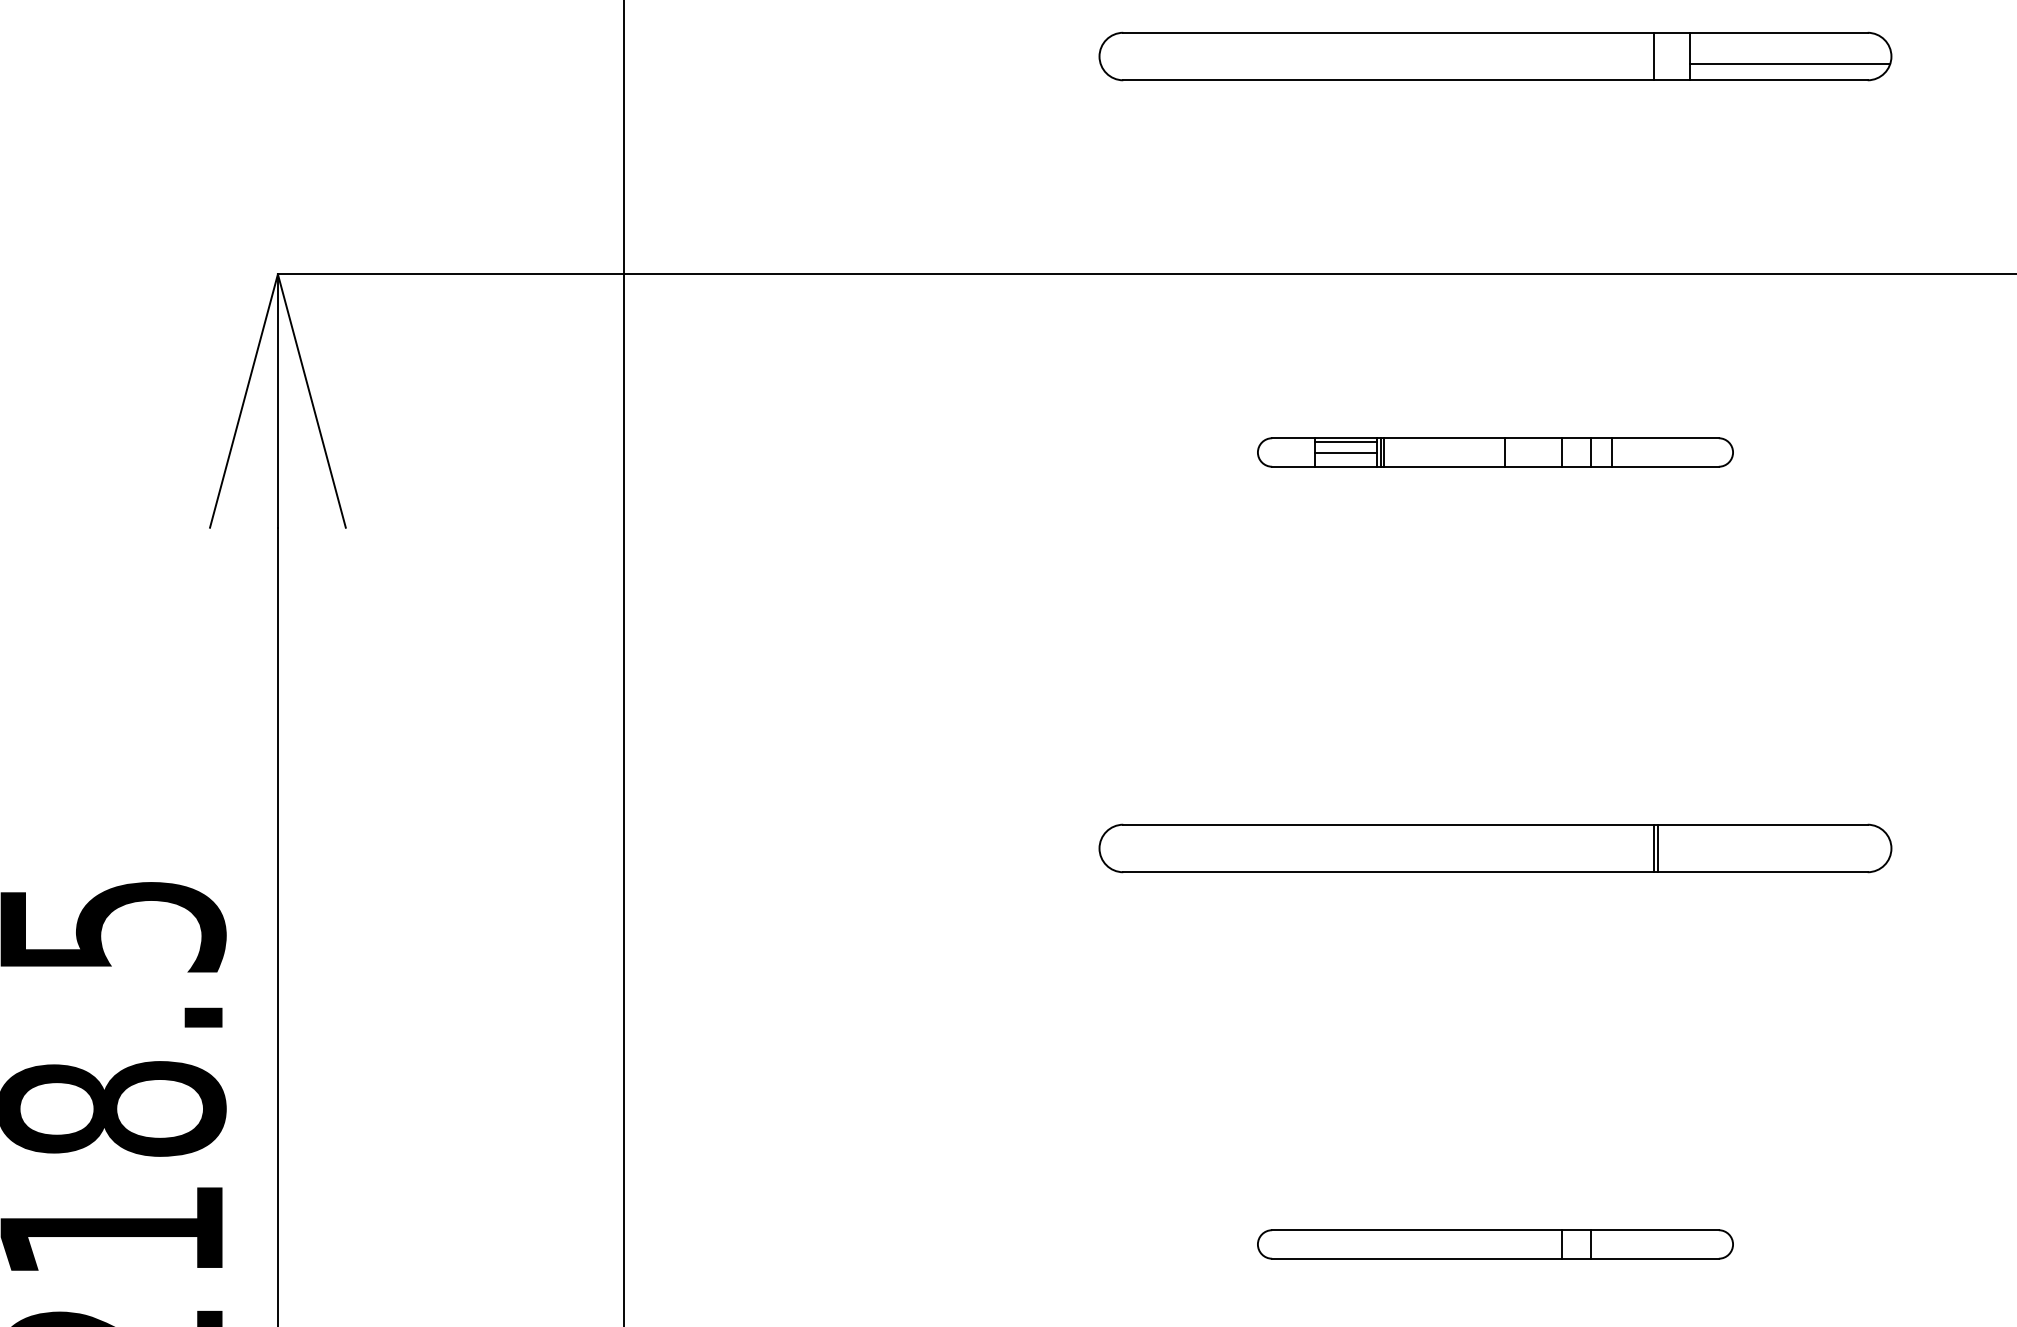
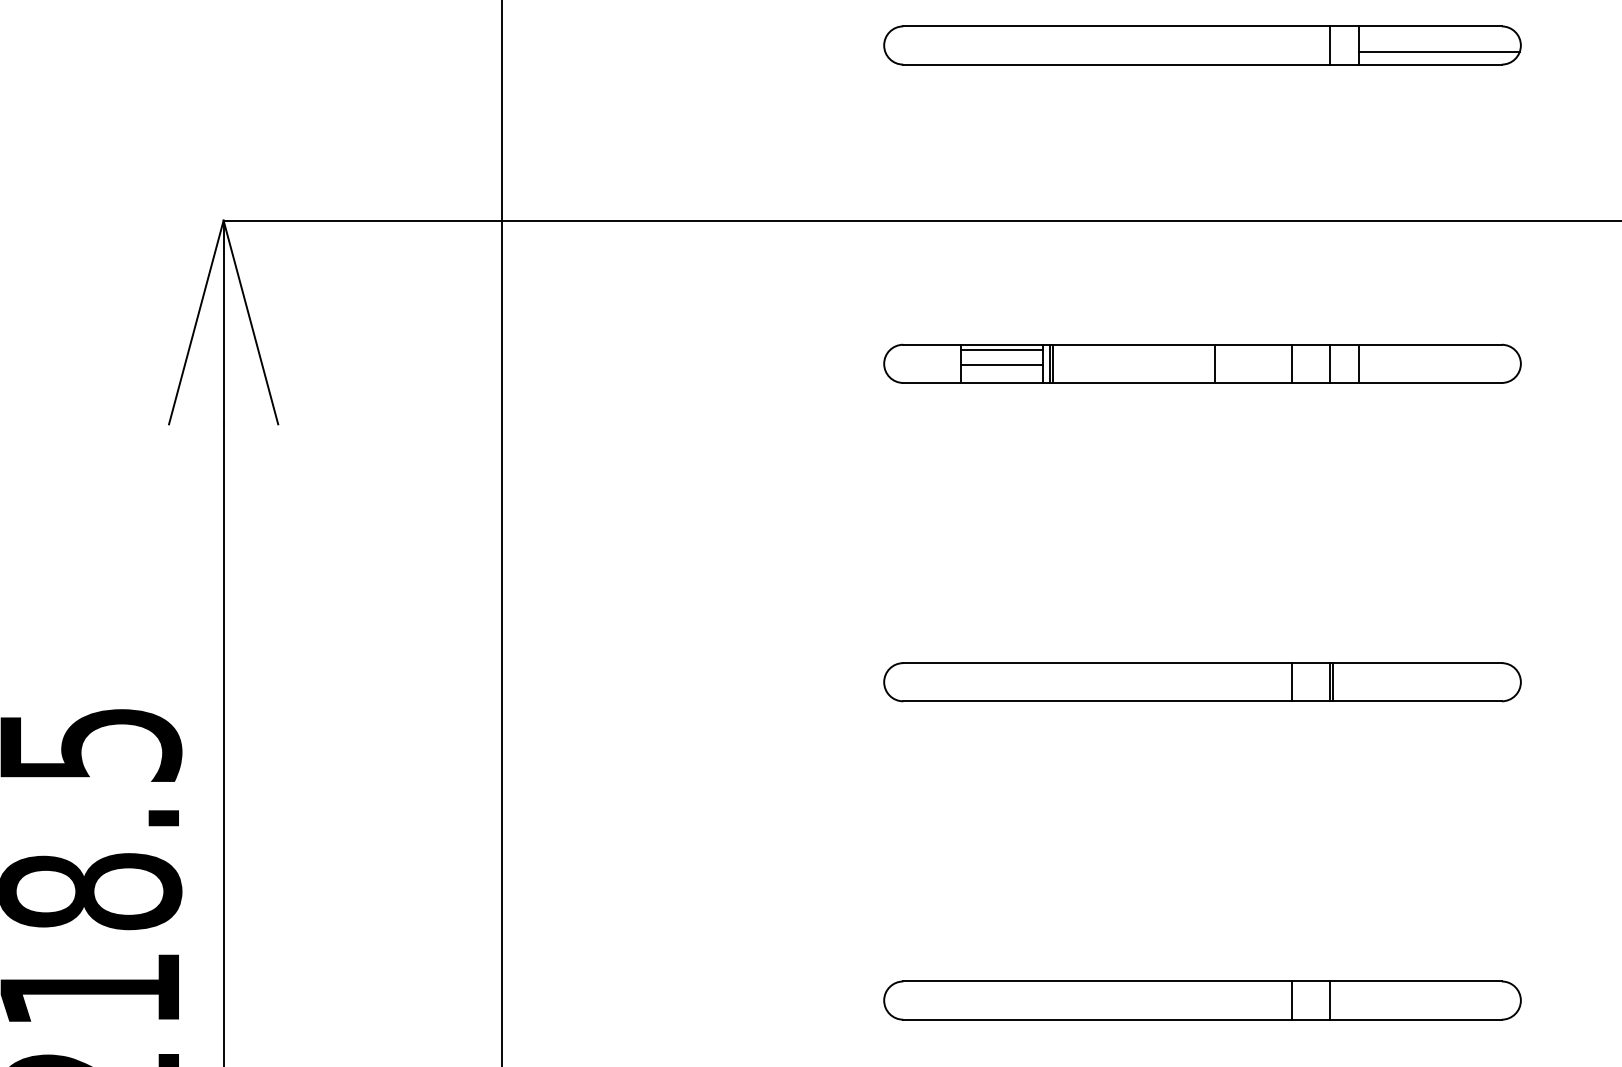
part: (1495, 452) -> (1202, 363), size x1.67
line: (1606, 848) -> (1291, 682), added
part: (1495, 1244) -> (1202, 1000), size x1.67

